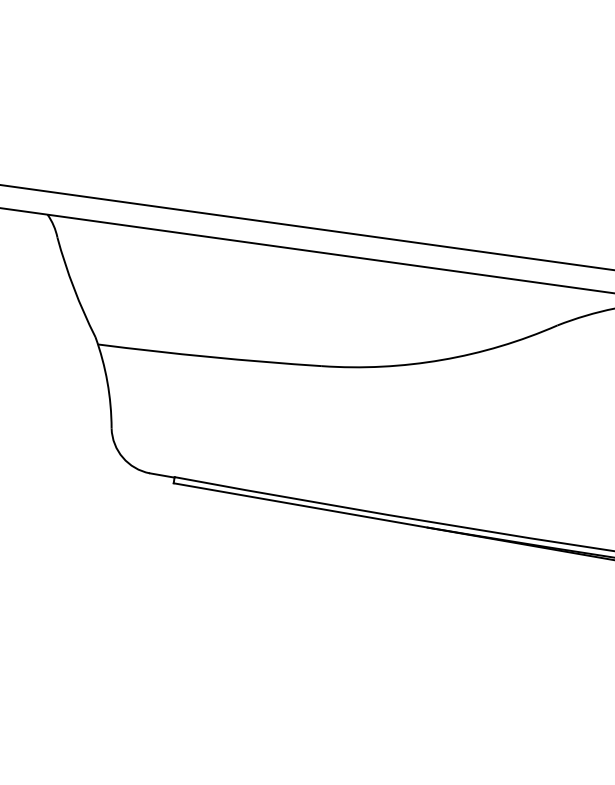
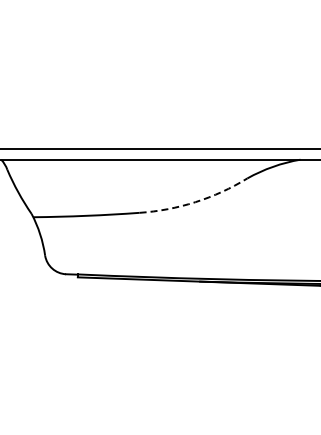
arc: (441, 360) -> (195, 202), solid -> dashed

